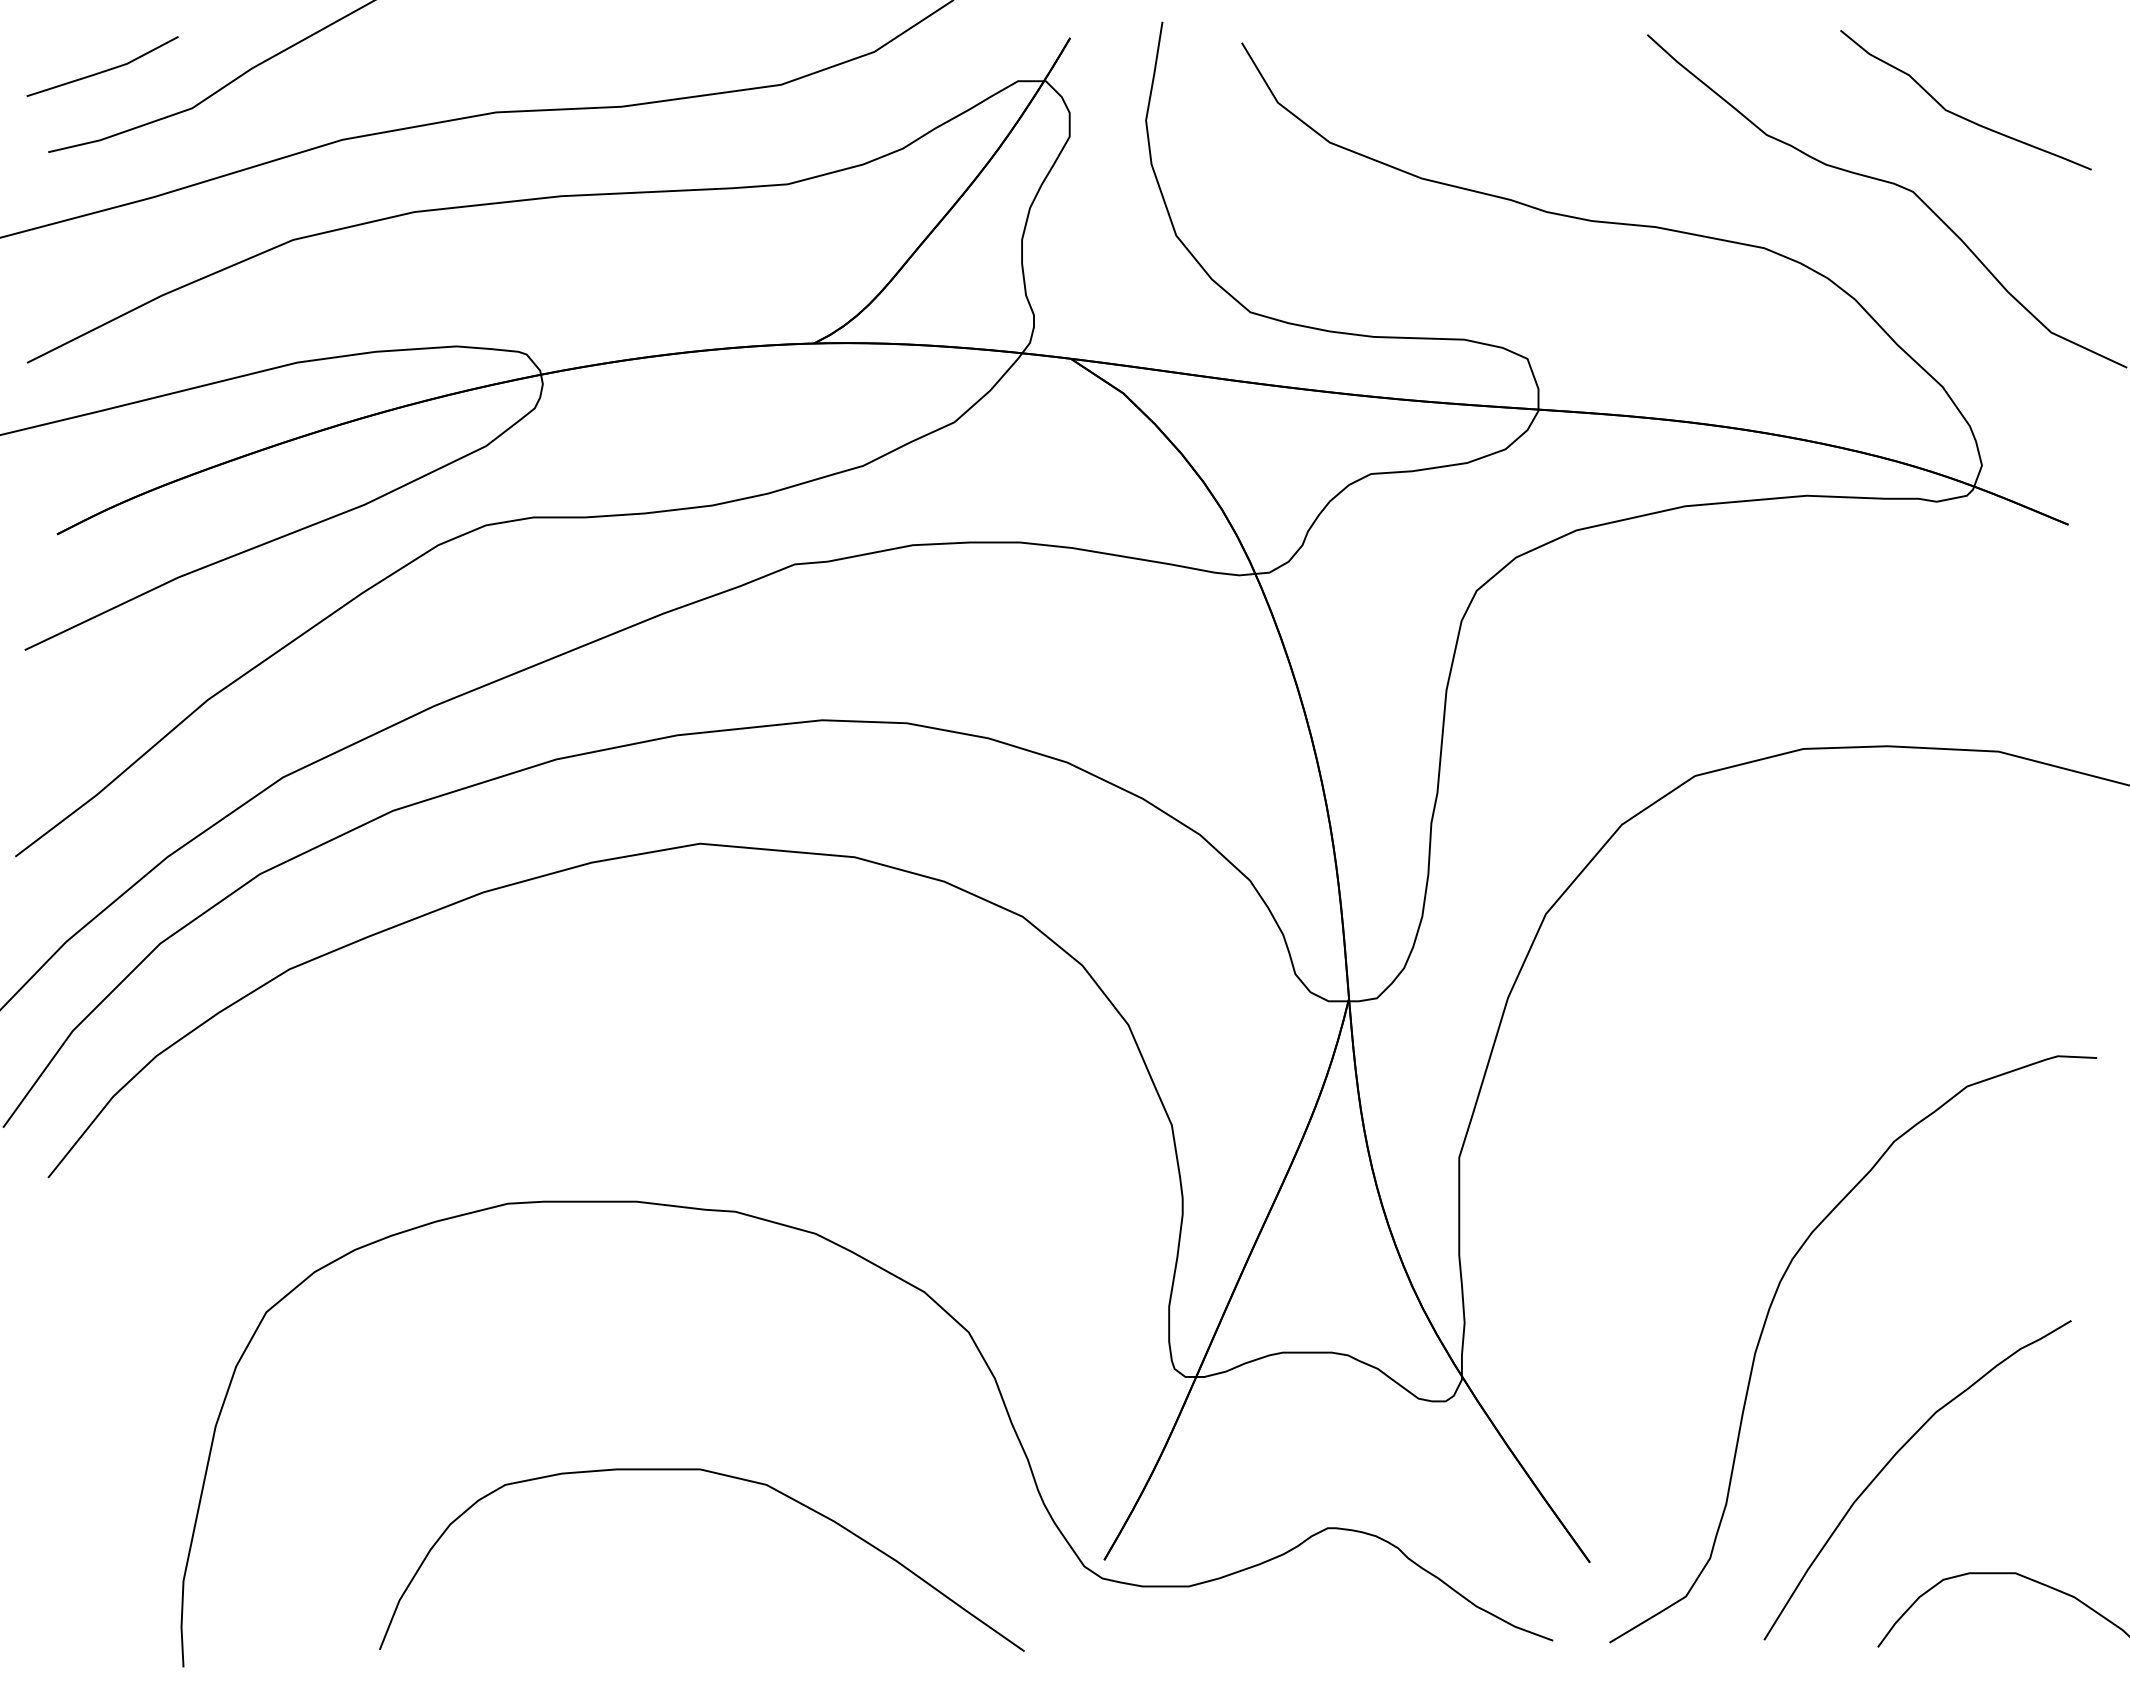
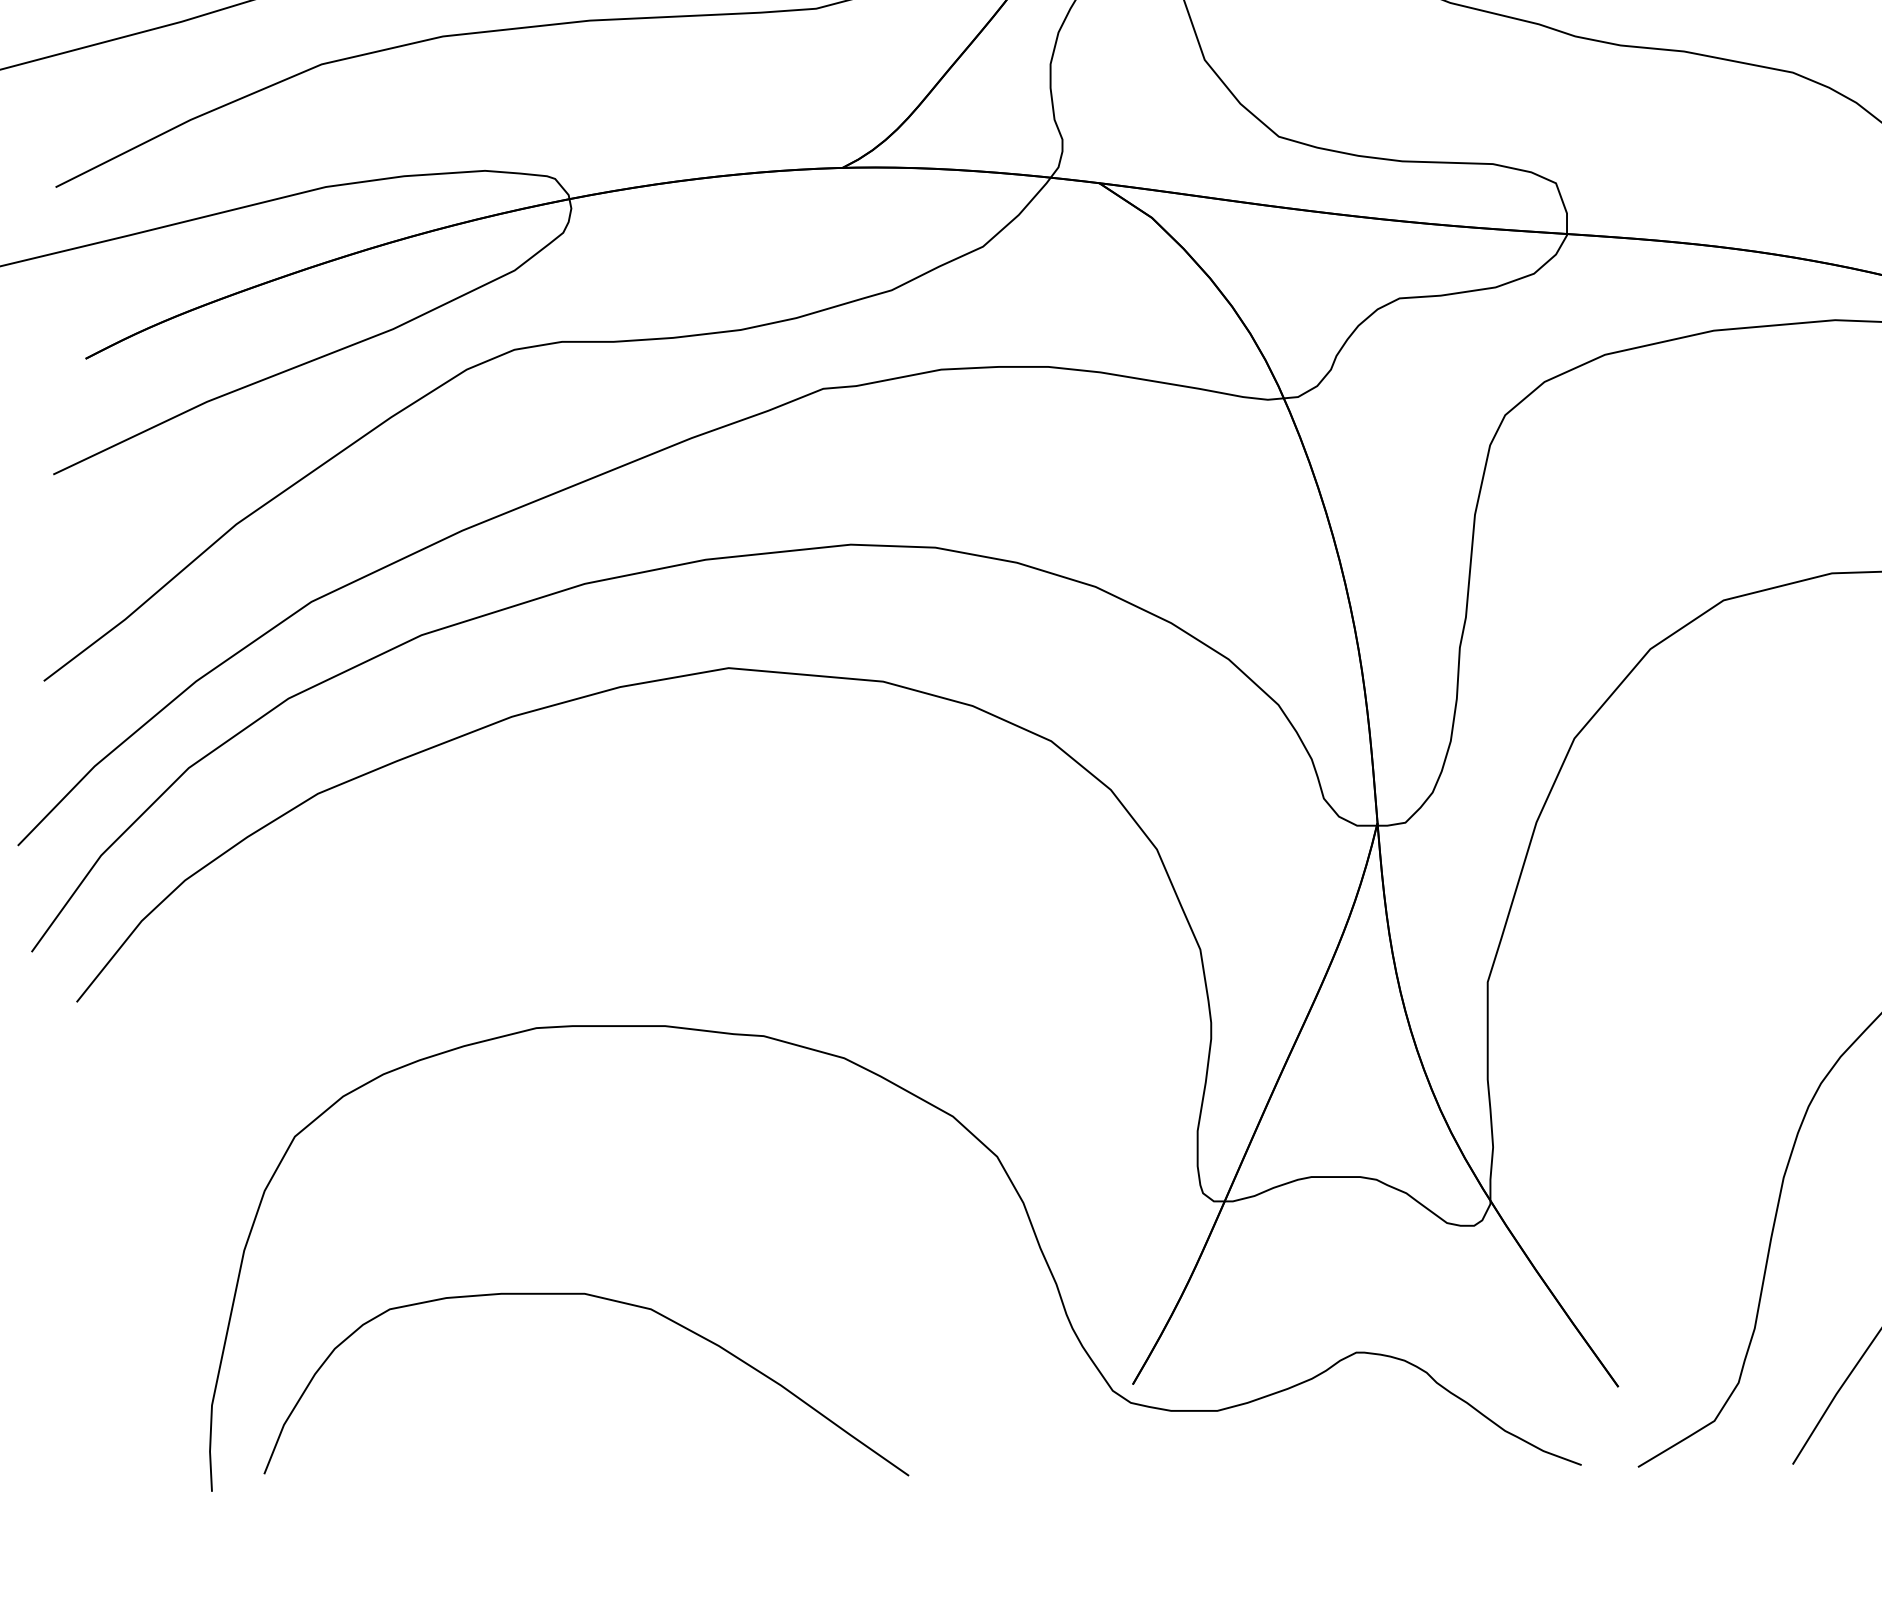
curve: (720, 1475) -> (605, 1299), moved

